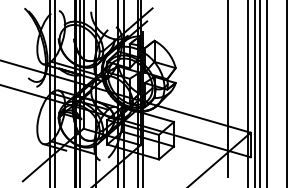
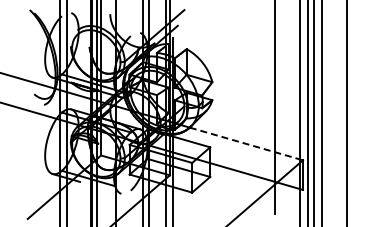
line: (204, 118) -> (246, 143), solid -> dashed

